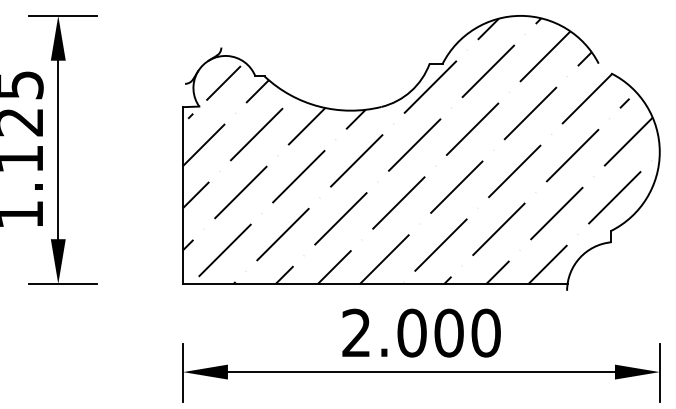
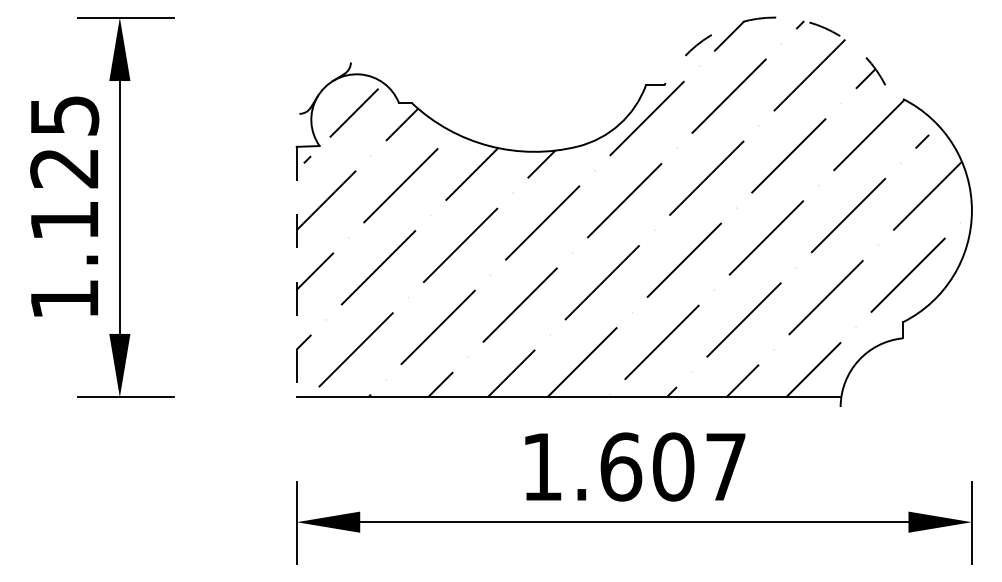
arc: (520, 15) -> (774, 17), solid -> dashed
line: (182, 195) -> (296, 272), solid -> dashed
text: (421, 332) -> (634, 466), 2.000 -> 1.607

